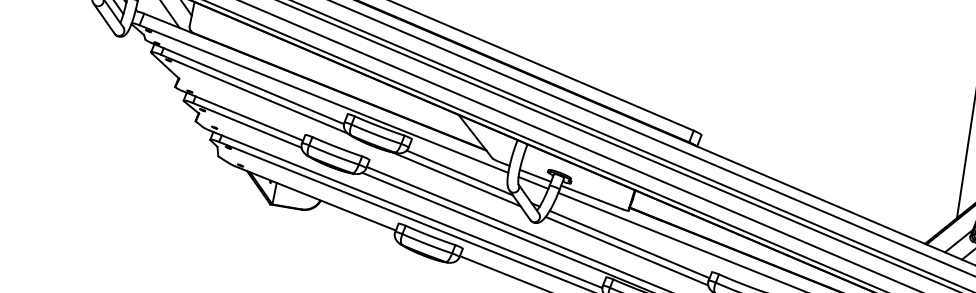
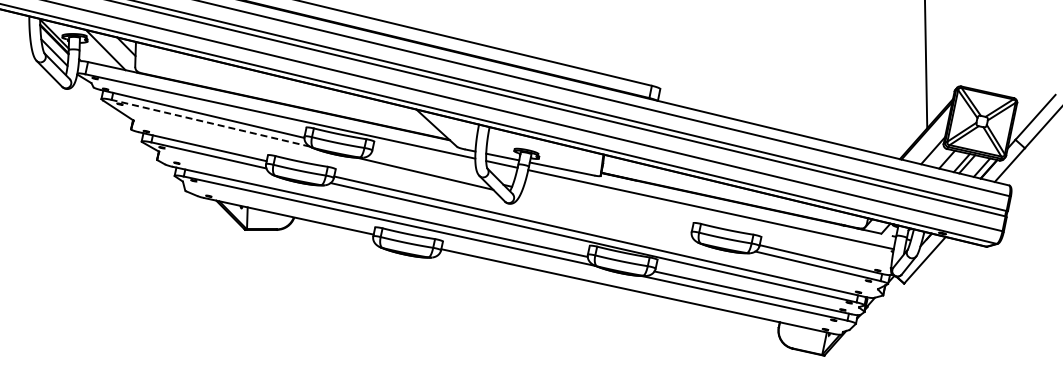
line: (254, 94) -> (210, 123), solid -> dashed
line: (459, 172) -> (426, 166), removed
line: (629, 244) -> (607, 209), removed
line: (626, 251) -> (605, 216), removed

